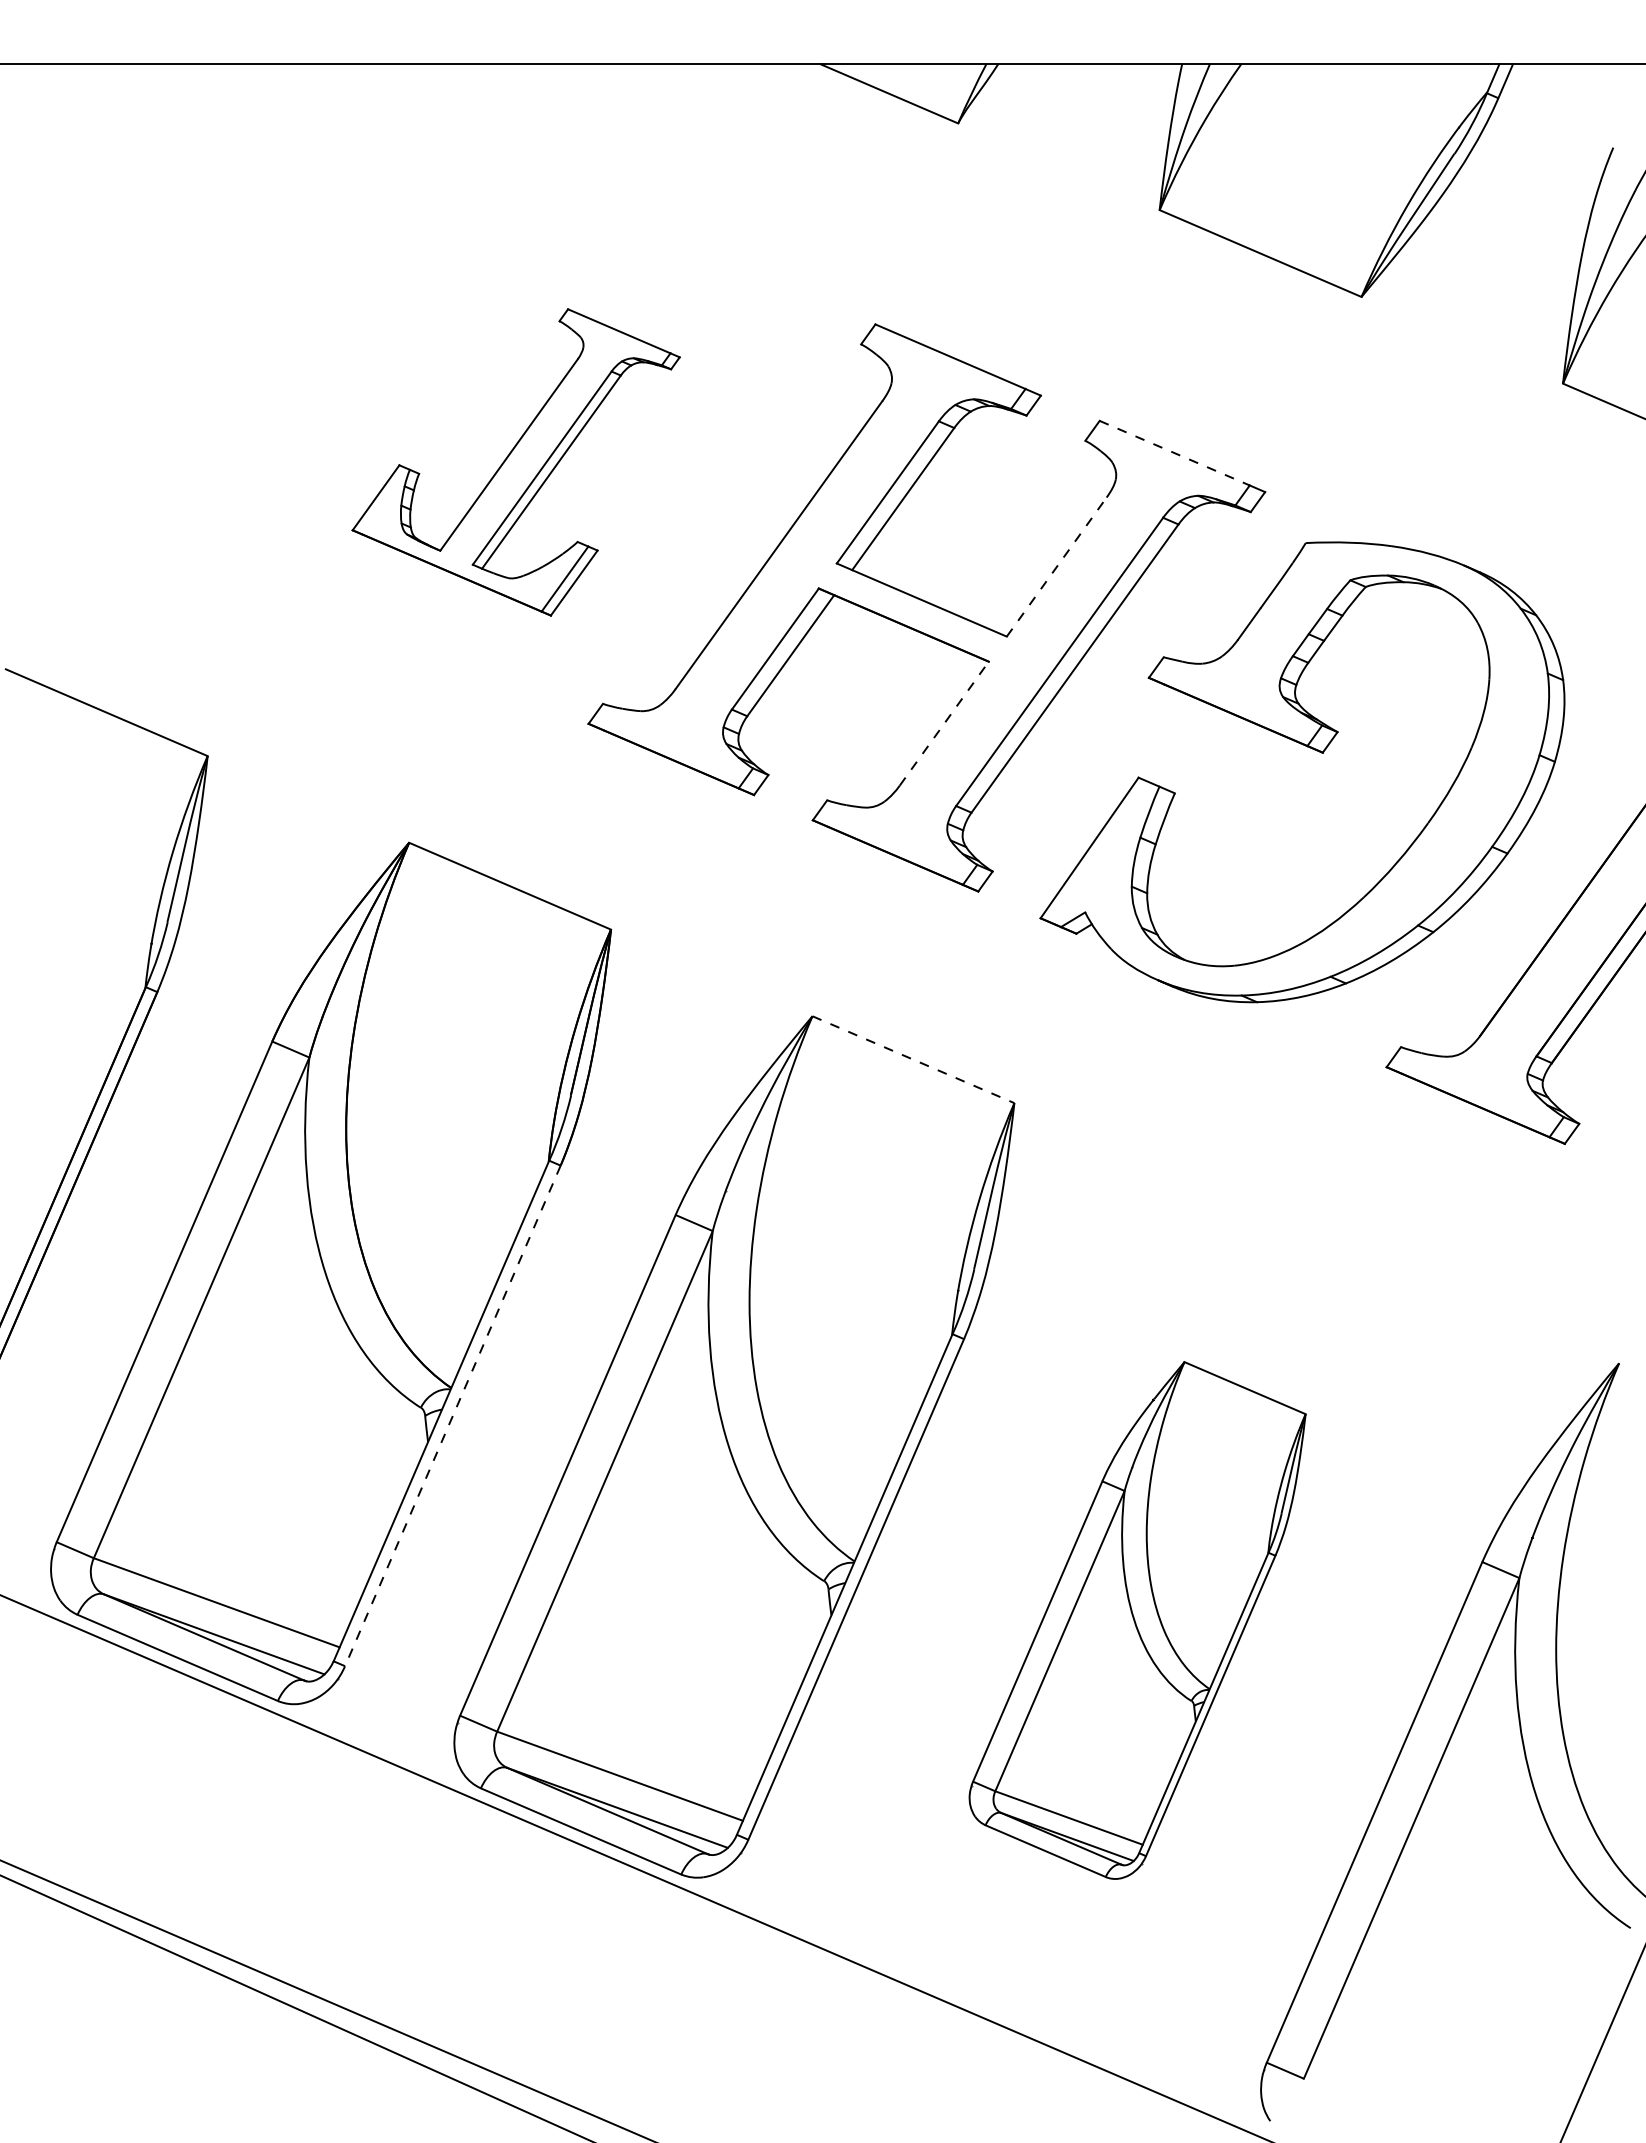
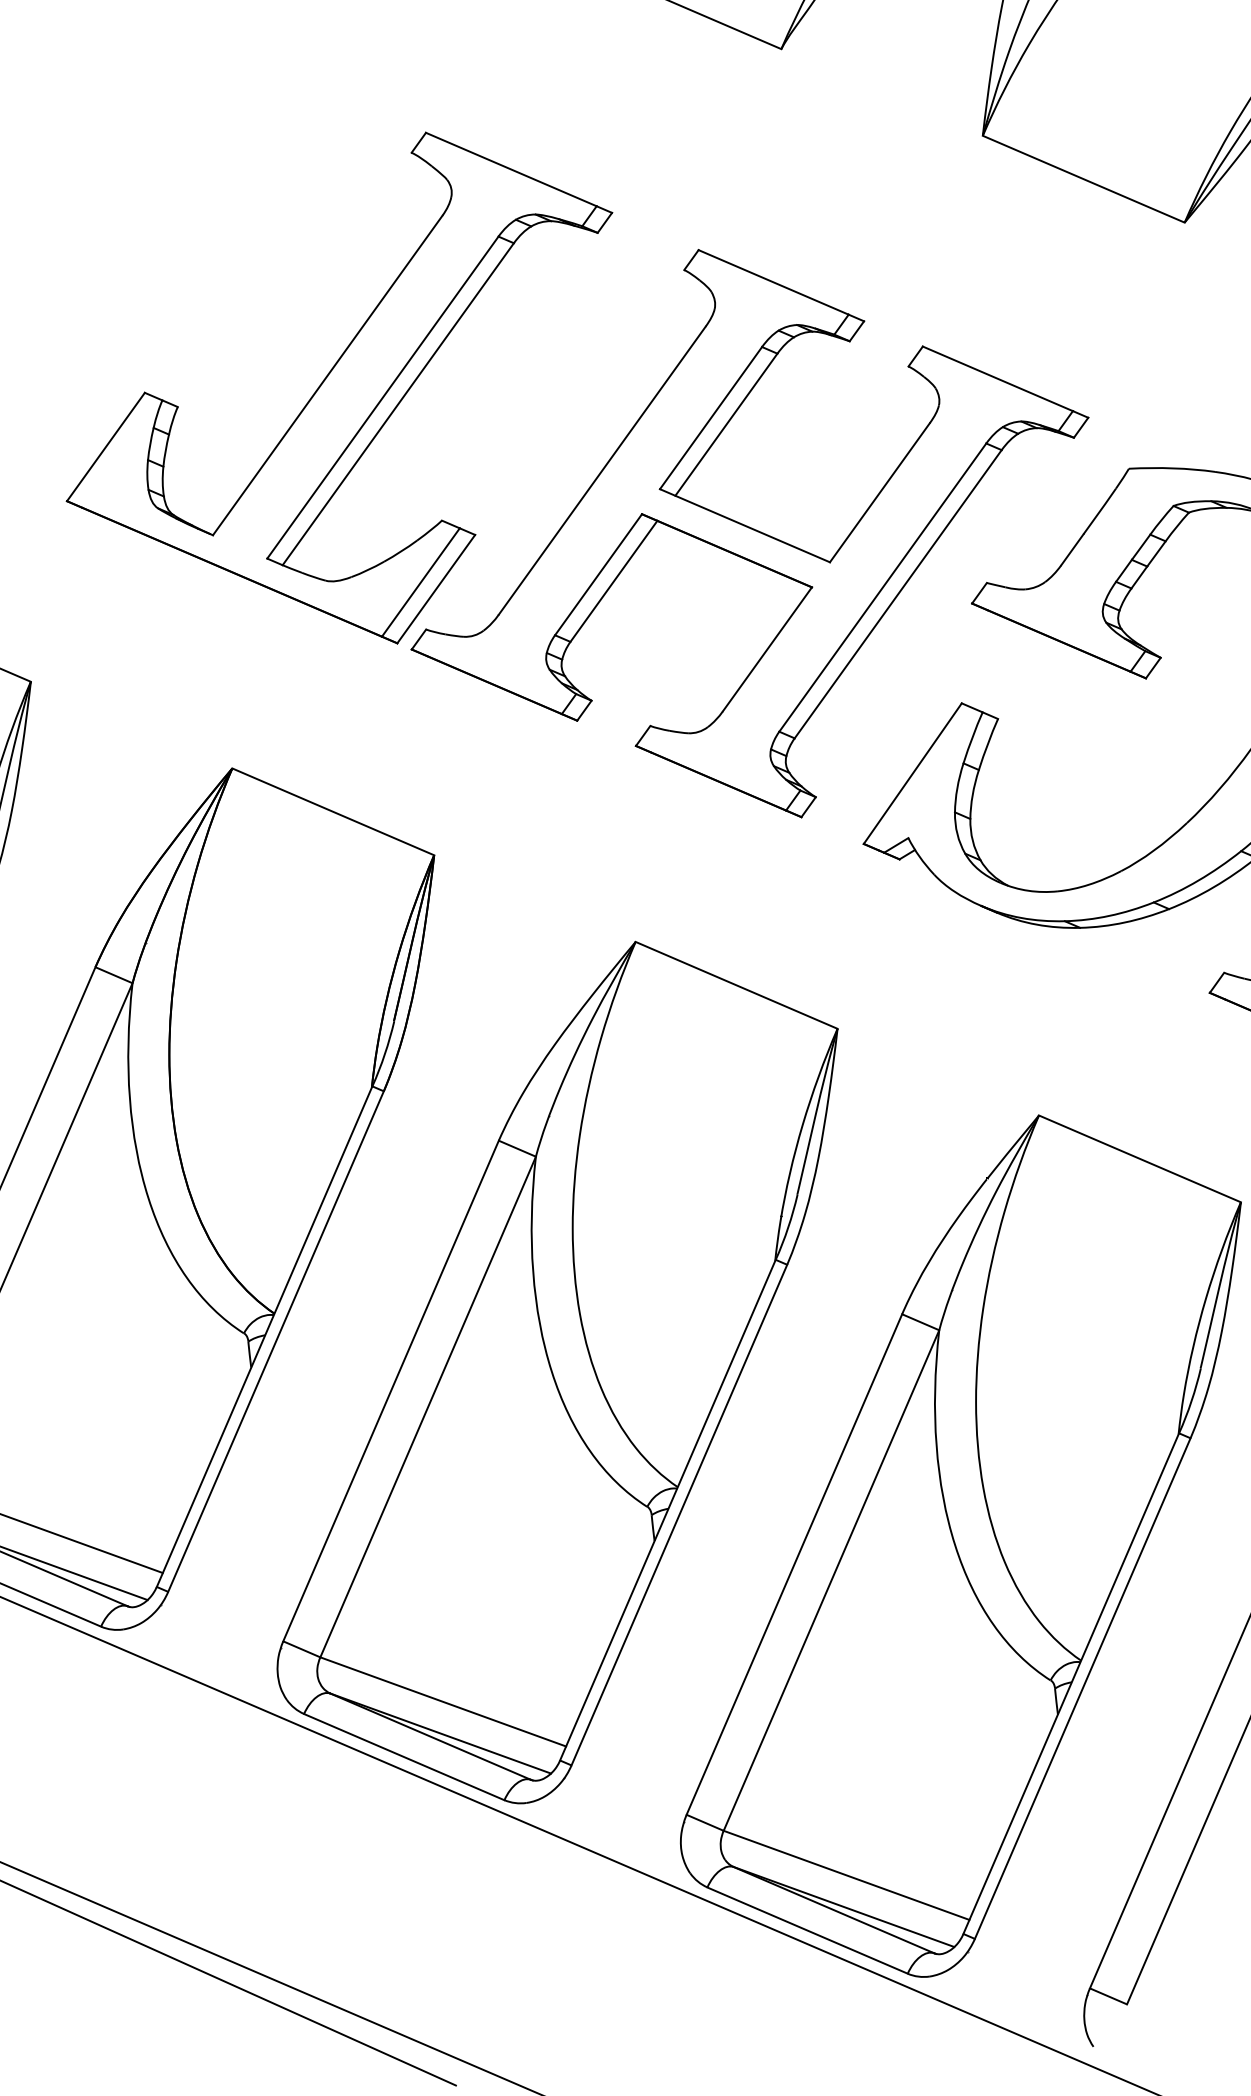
line: (1174, 453) -> (997, 379), dashed -> solid
part: (515, 462) -> (338, 388), size x1.67
line: (1056, 567) -> (879, 493), dashed -> solid
line: (944, 723) -> (767, 649), dashed -> solid
line: (913, 1059) -> (736, 985), dashed -> solid
line: (452, 1415) -> (275, 1341), dashed -> solid
part: (1137, 1620) -> (960, 1546), size x1.67

